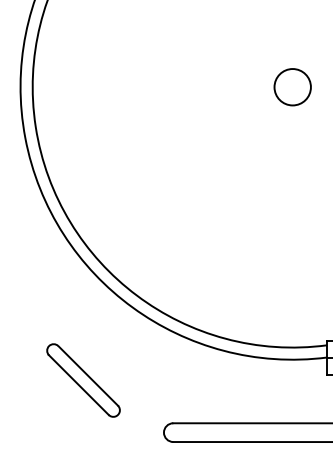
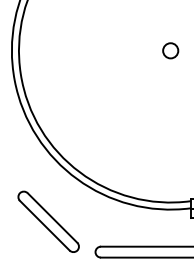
circle: (292, 86) -> (170, 50), size x0.71
part: (83, 380) -> (48, 221), size x1.43

